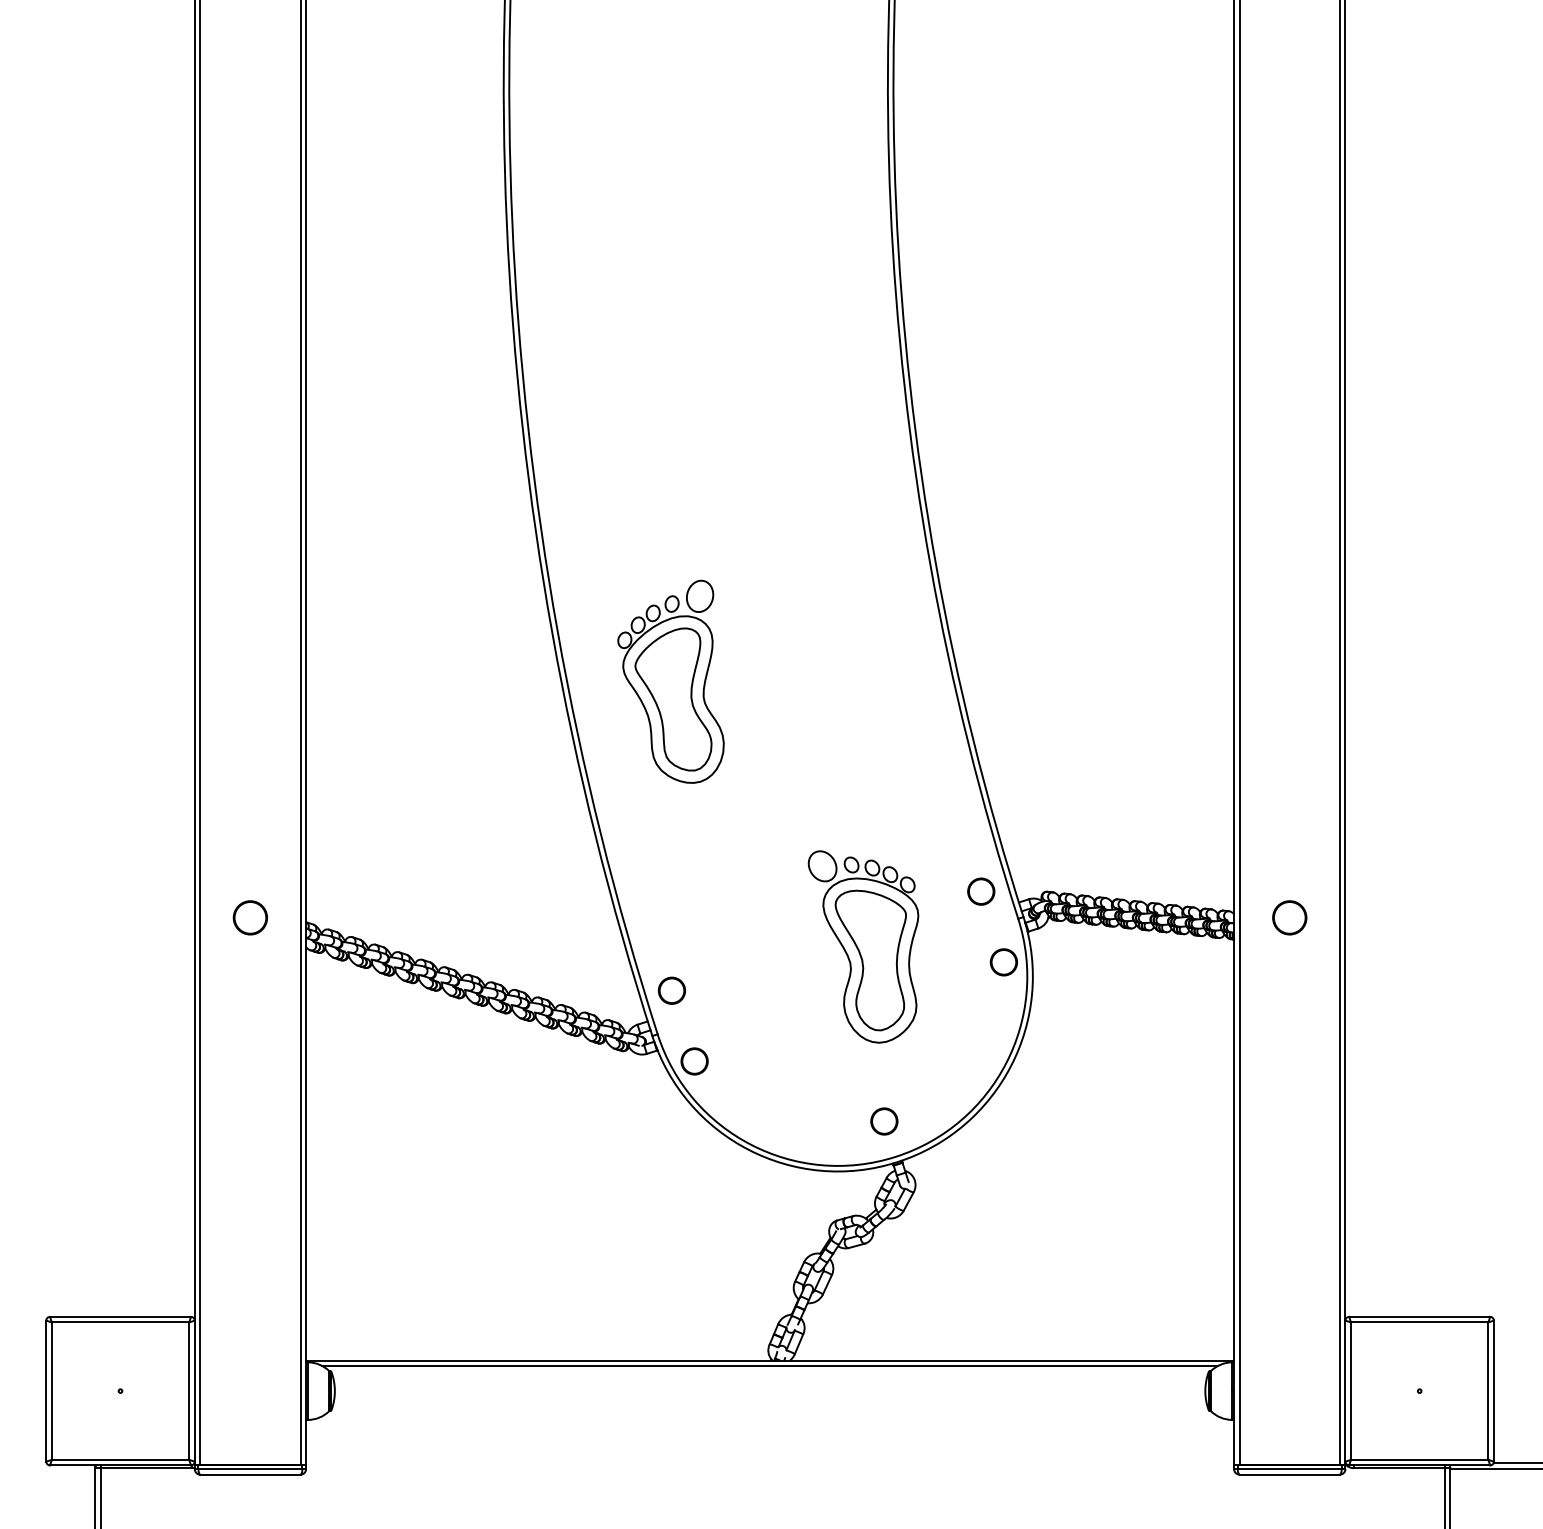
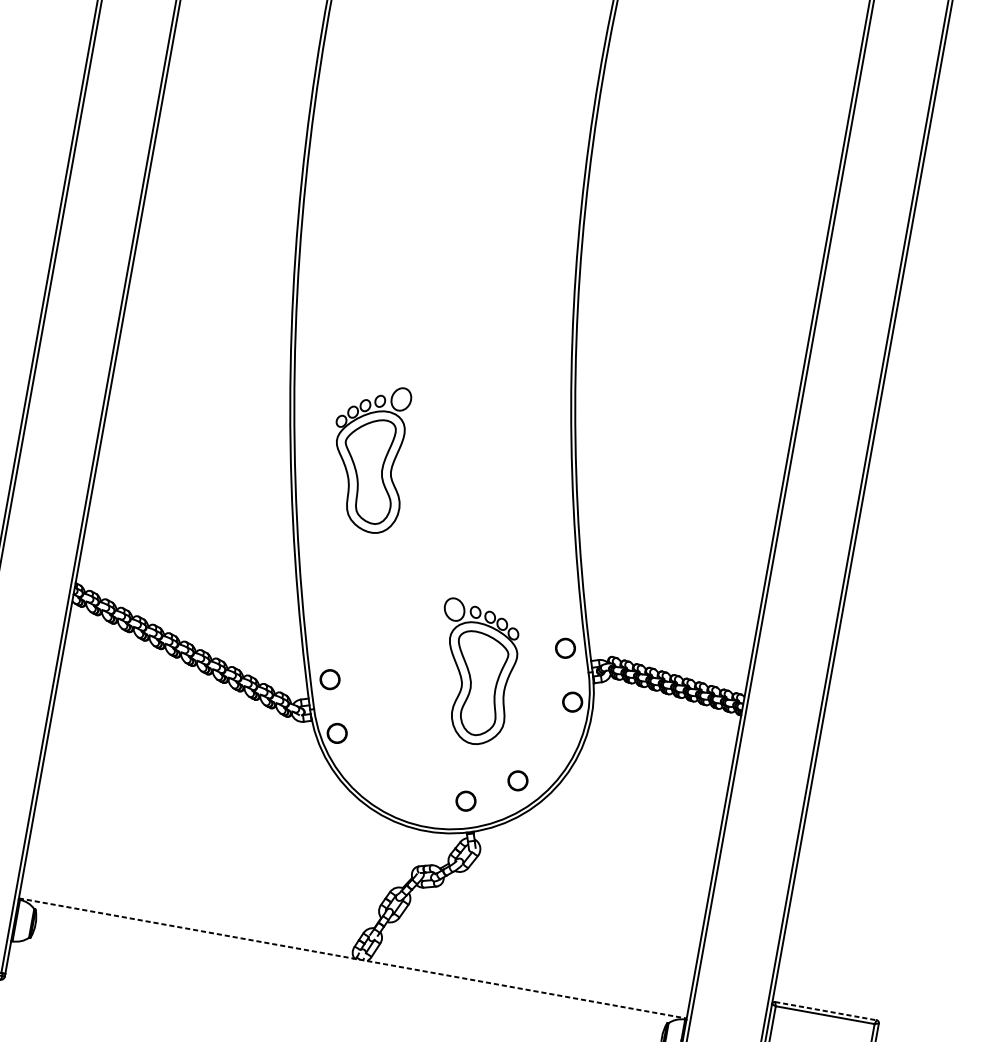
circle: (249, 917) -> (35, 572), removed
circle: (1289, 917) -> (783, 706), removed
circle: (949, 1081) -> (518, 780), added
line: (1419, 1316) -> (825, 1010), solid -> dashed
line: (770, 1360) -> (353, 958), solid -> dashed
line: (769, 1366) -> (351, 962), removed

